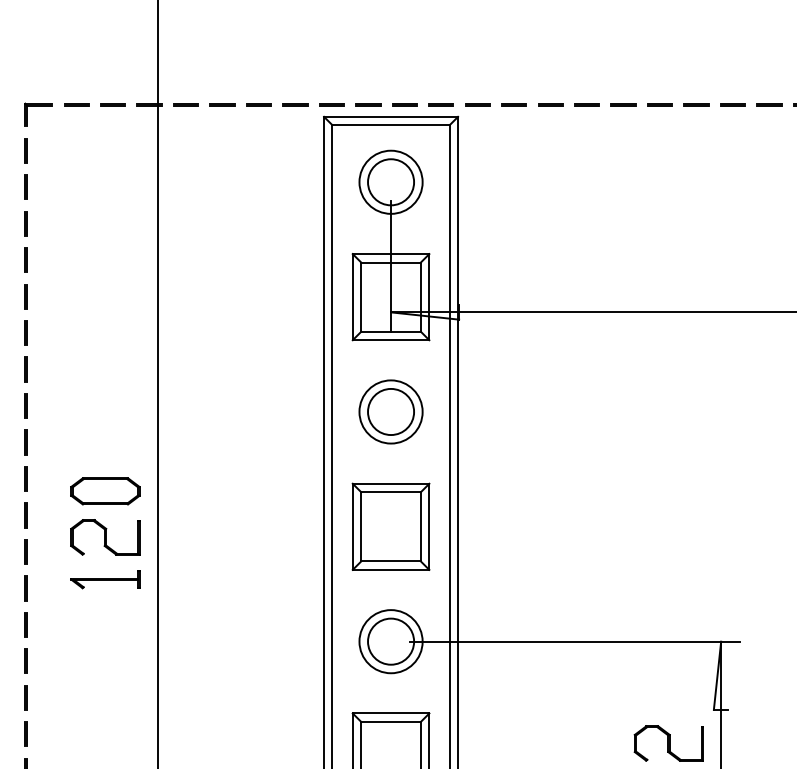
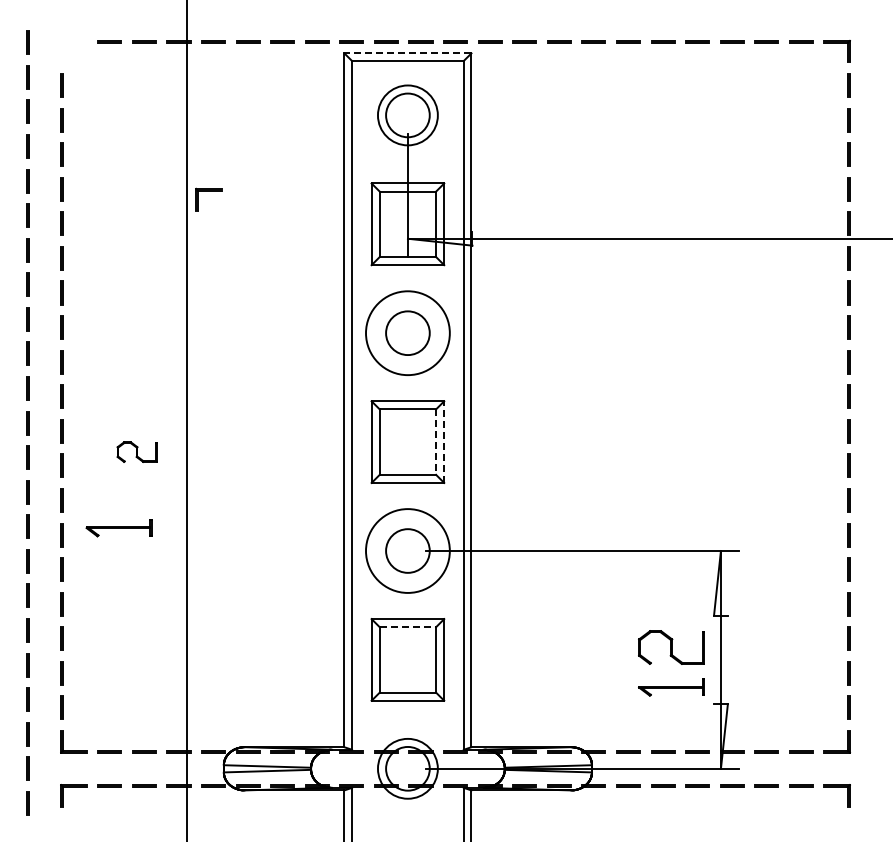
part: (38, 106) -> (208, 191), moved
line: (390, 116) -> (407, 53), solid -> dashed
circle: (390, 412) -> (407, 333), size x1.4
part: (104, 491) -> (136, 408), removed
line: (421, 527) -> (436, 442), solid -> dashed
line: (429, 527) -> (444, 442), solid -> dashed
part: (104, 536) -> (136, 451), size x0.6
part: (104, 579) -> (118, 528), moved
circle: (390, 641) -> (407, 550), size x1.4
line: (391, 722) -> (408, 627), solid -> dashed

